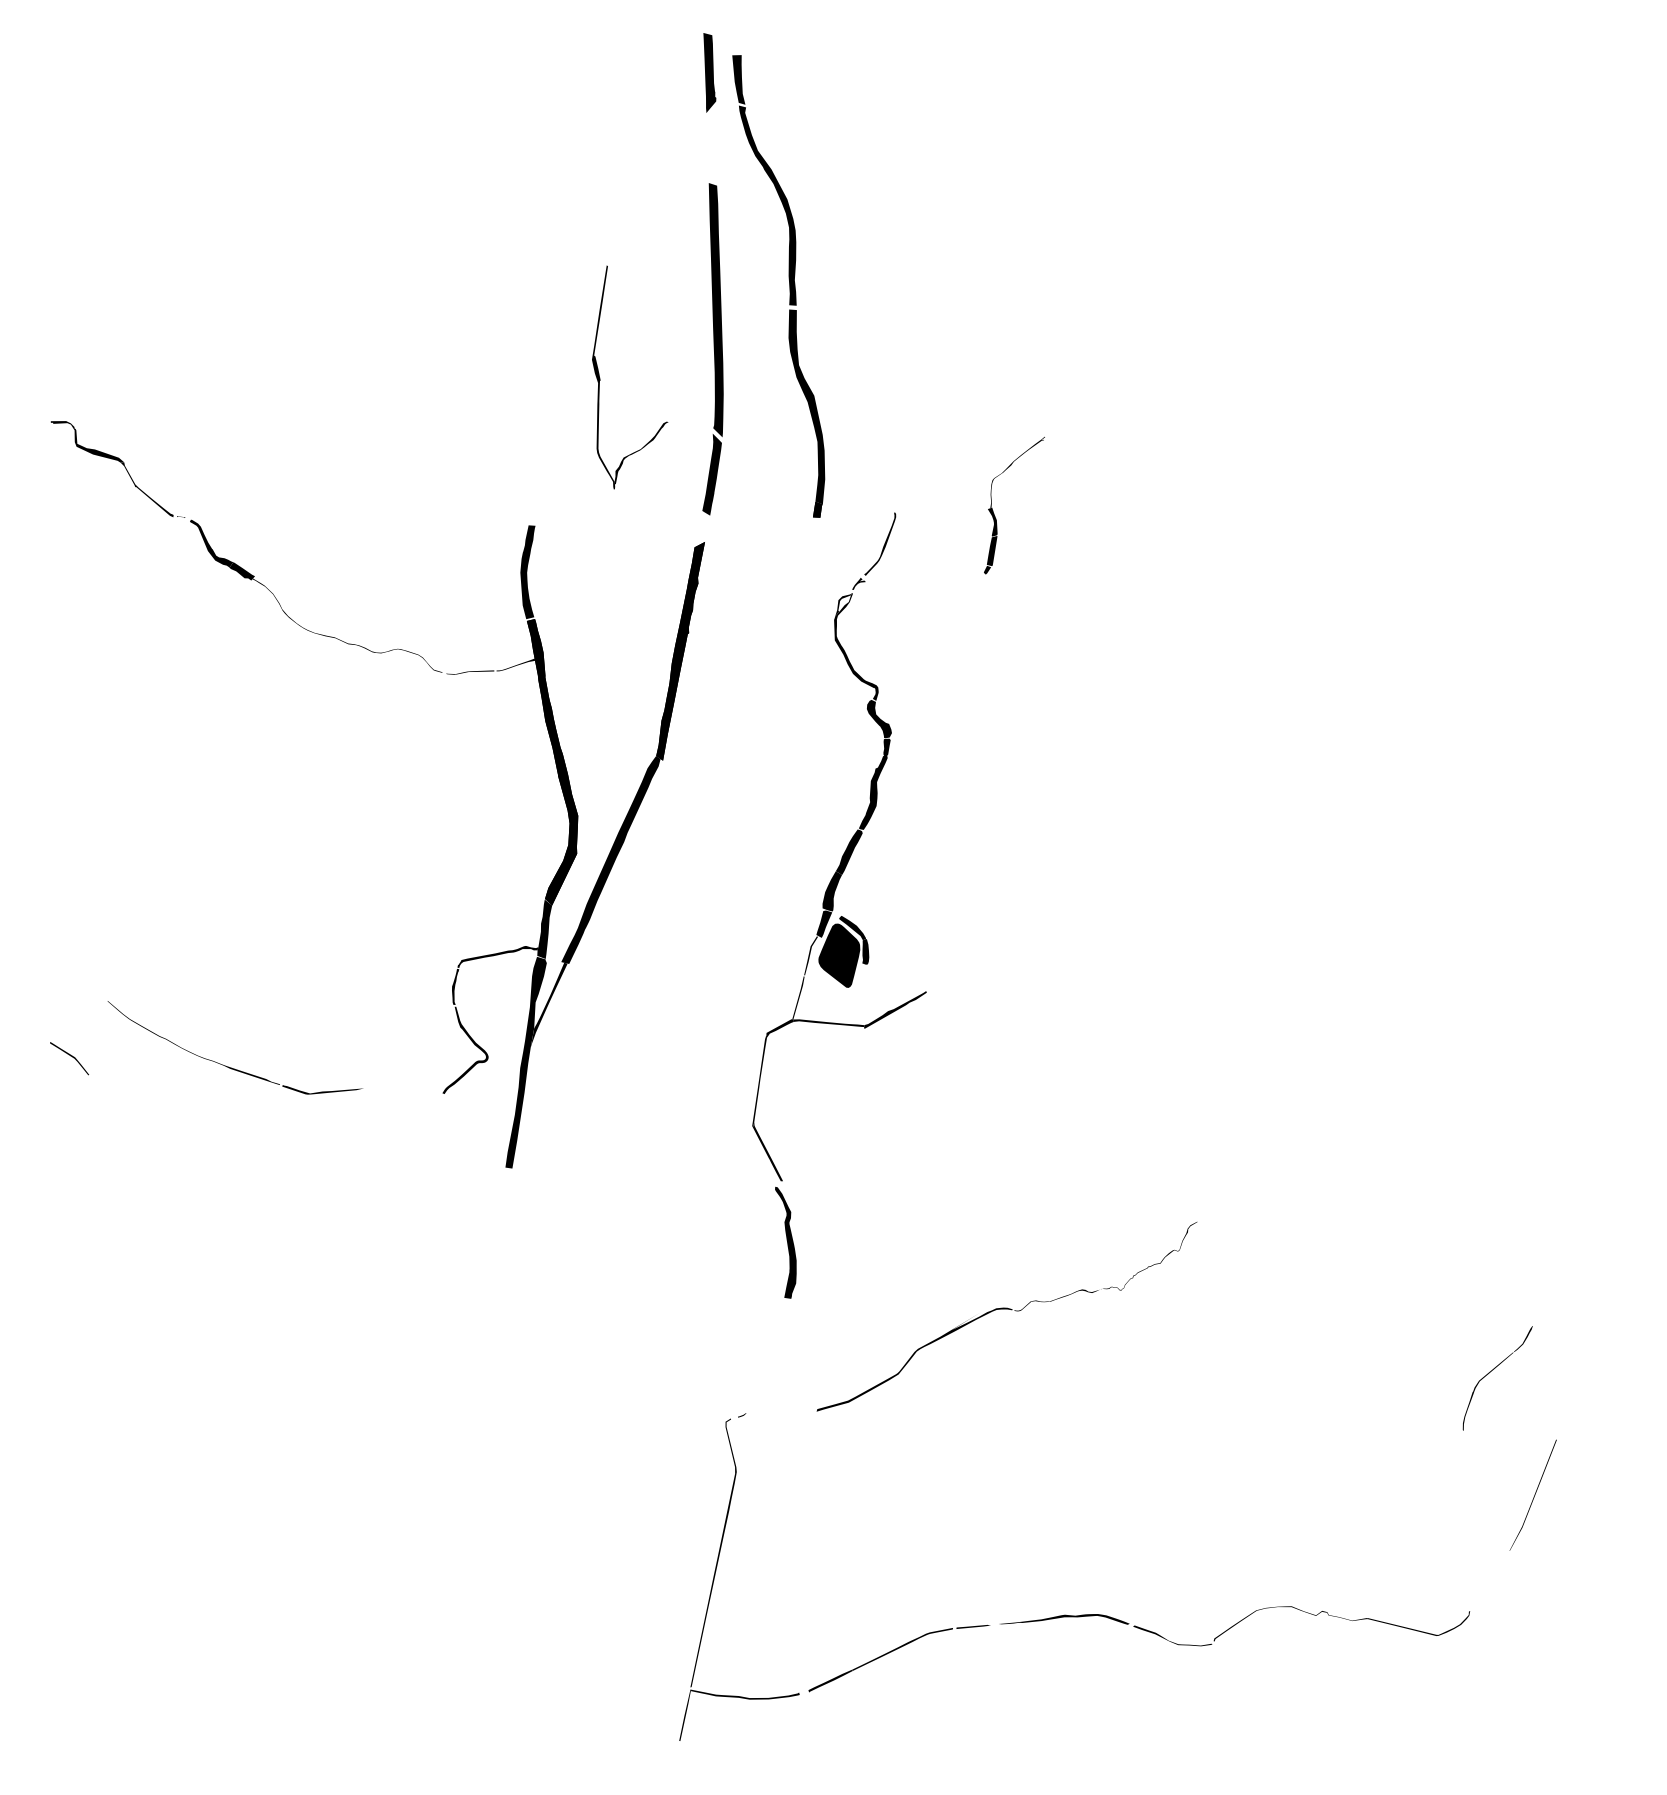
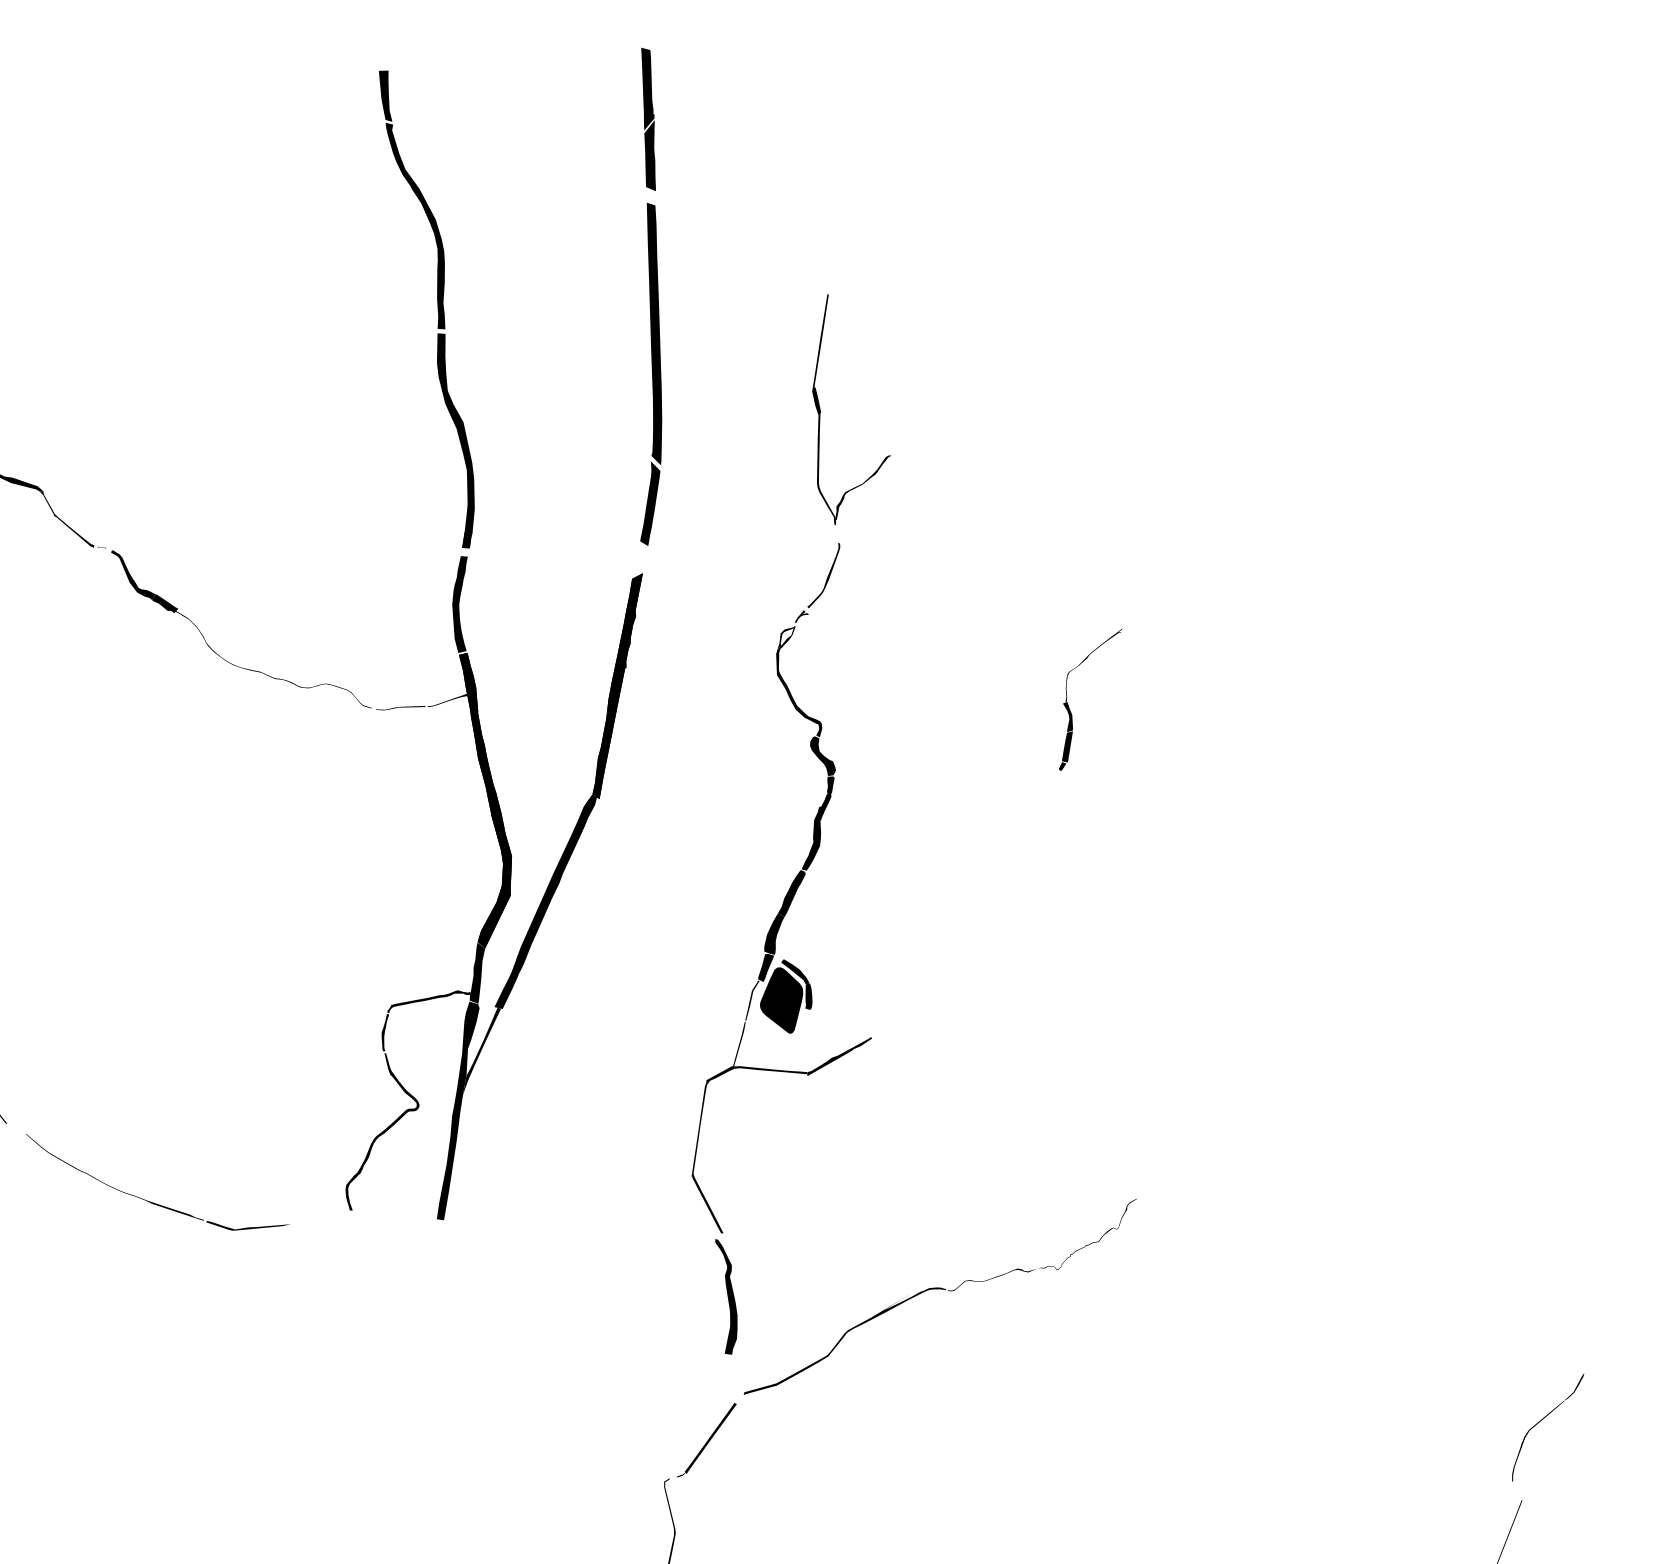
fill: (711, 137) -> (649, 155), added
part: (789, 286) -> (437, 309), moved
part: (600, 378) -> (821, 410), moved
part: (994, 513) -> (1069, 708), moved
part: (228, 1066) -> (150, 1201), moved
fill: (430, 1126) -> (359, 1176), added
part: (1006, 1309) -> (939, 1289), moved
part: (1491, 1371) -> (1541, 1420), moved
fill: (770, 1379) -> (710, 1438), added

